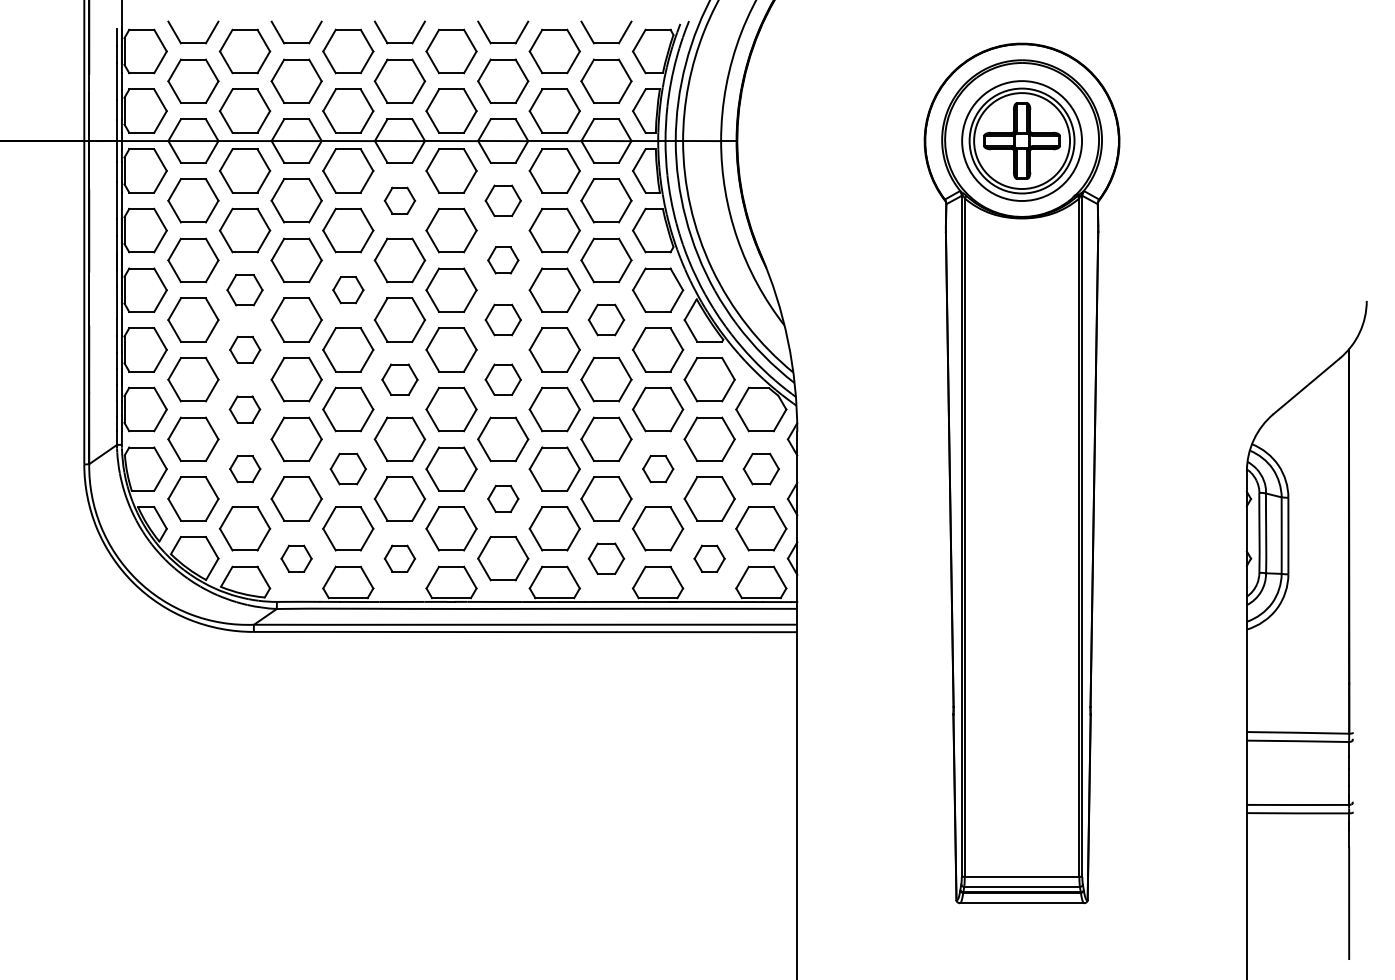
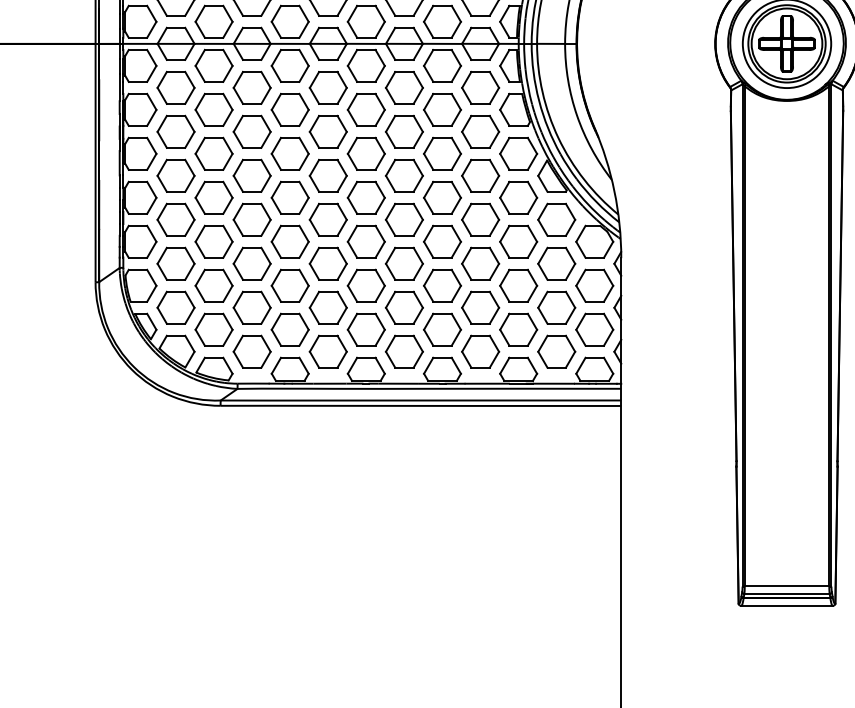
part: (399, 200) -> (327, 87), size x1.67
part: (503, 200) -> (404, 87), size x1.43
part: (503, 260) -> (404, 131), size x1.67
part: (244, 289) -> (213, 153), size x1.43
part: (348, 289) -> (290, 153), size x1.67
part: (503, 319) -> (404, 175), size x1.43
part: (606, 319) -> (480, 175), size x1.43
part: (245, 349) -> (214, 197), size x1.67
part: (399, 379) -> (327, 219), size x1.43
part: (503, 379) -> (404, 219), size x1.43
part: (244, 409) -> (213, 241), size x1.67
part: (245, 468) -> (214, 285), size x1.67
part: (348, 468) -> (290, 285), size x1.43
part: (658, 468) -> (518, 285), size x1.67
part: (761, 468) -> (594, 285), size x1.43
part: (503, 498) -> (404, 307), size x1.67
part: (296, 558) -> (252, 351), size x1.67
part: (399, 558) -> (327, 351), size x1.67
part: (606, 558) -> (480, 351), size x1.43
part: (709, 558) -> (556, 351), size x1.67

